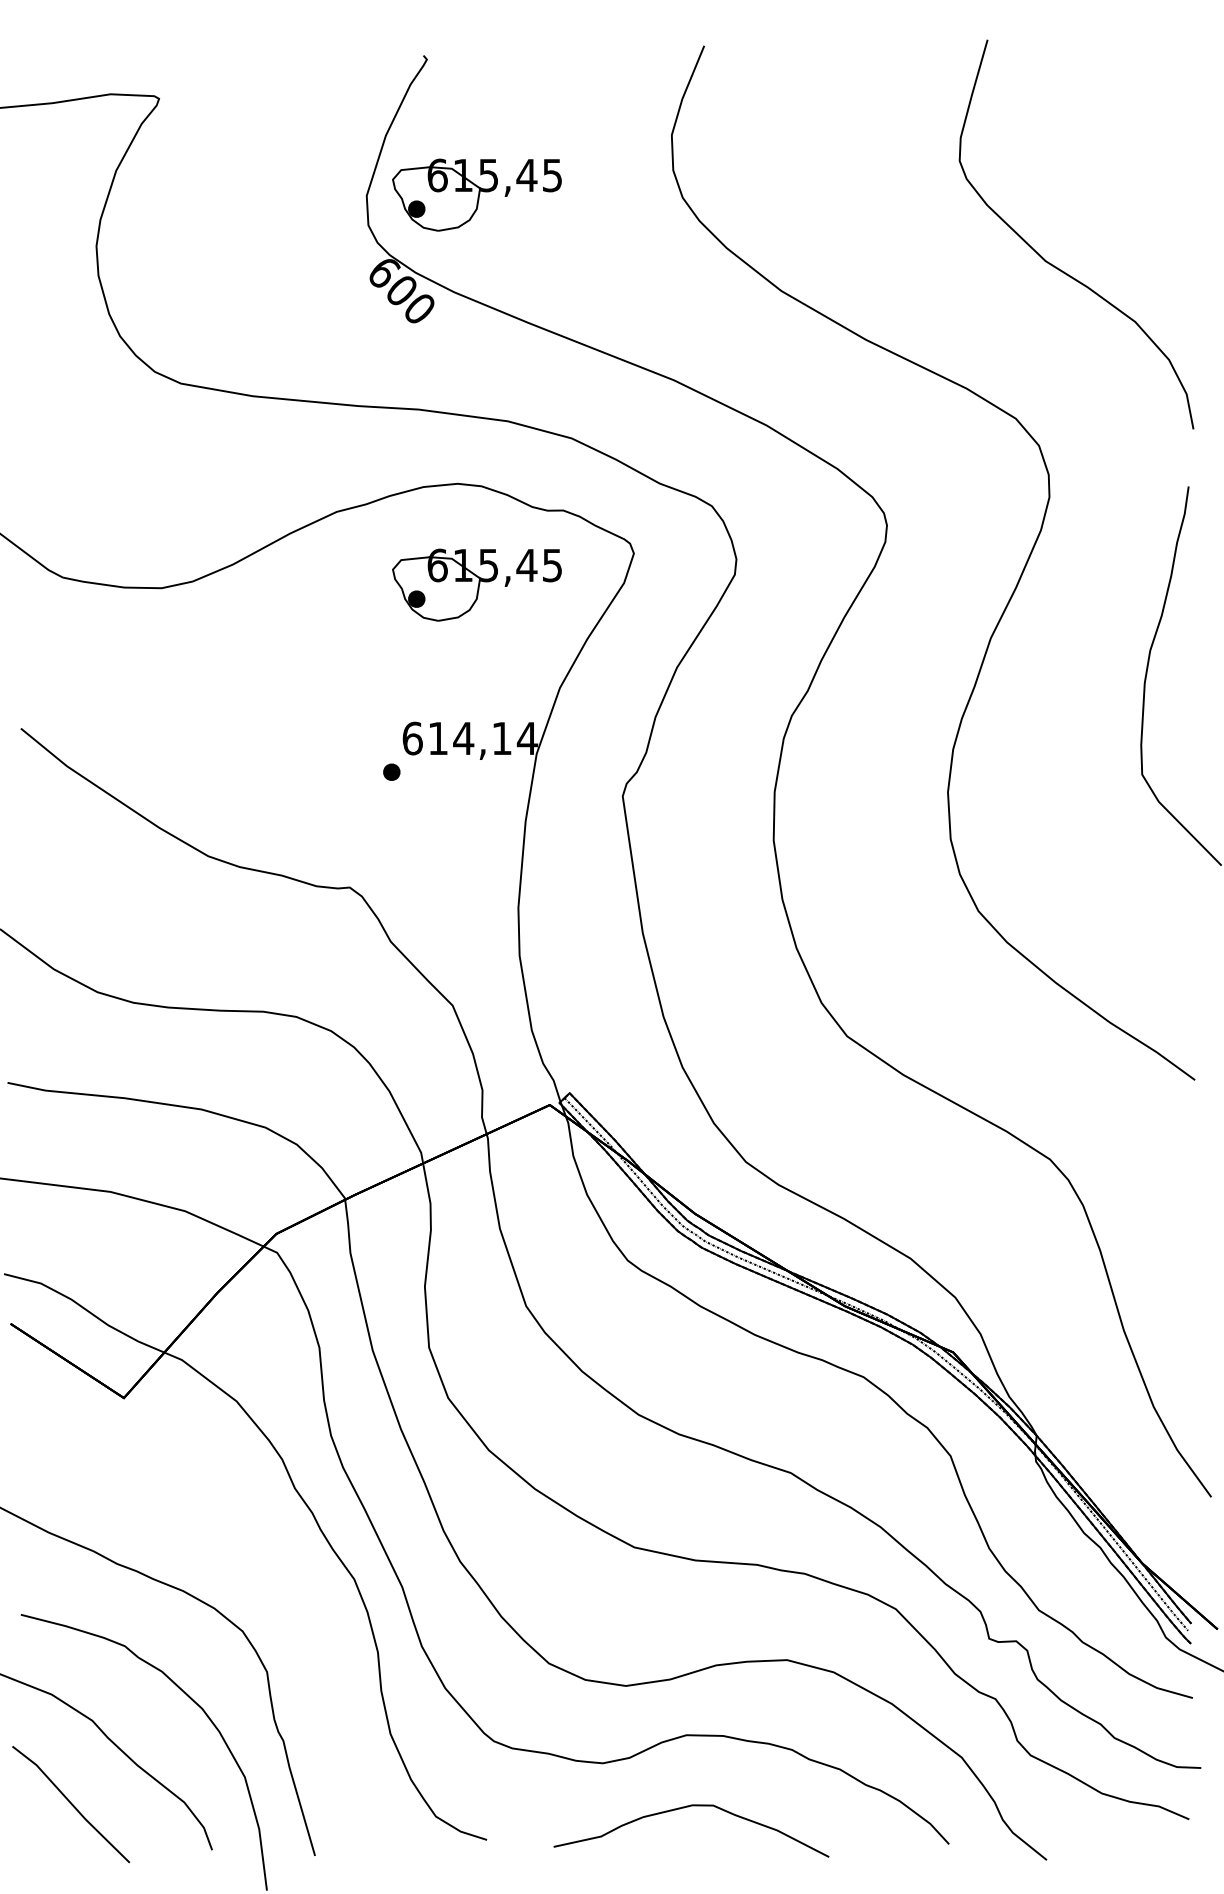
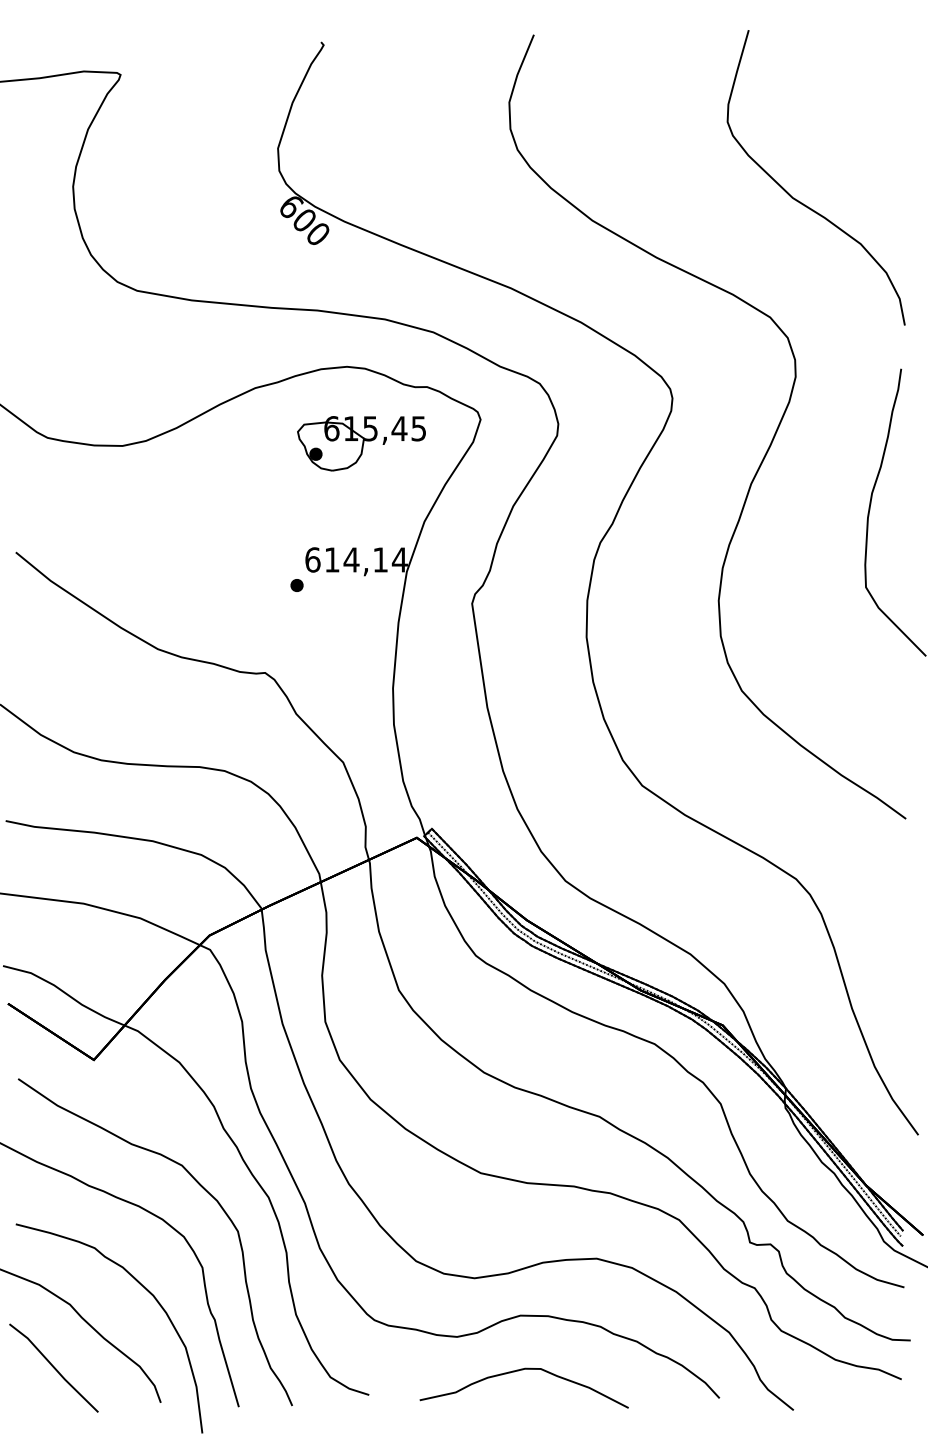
part: (476, 194) -> (361, 147), removed
part: (271, 1571) -> (205, 1191), added

